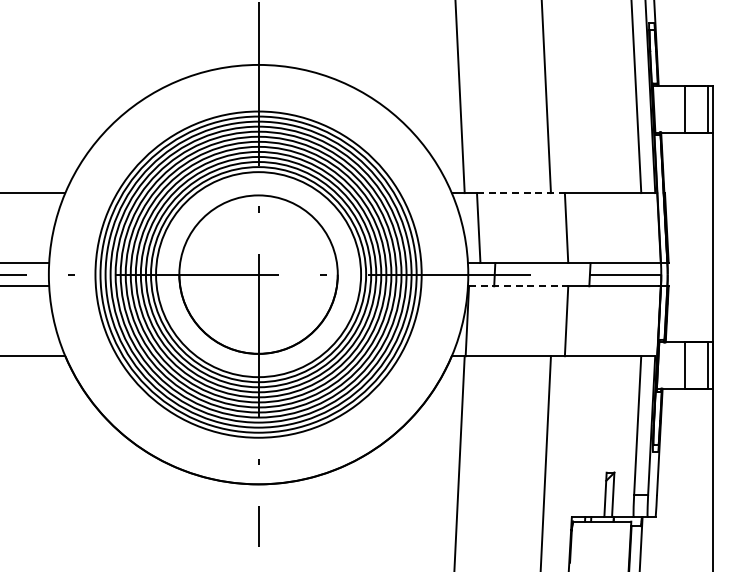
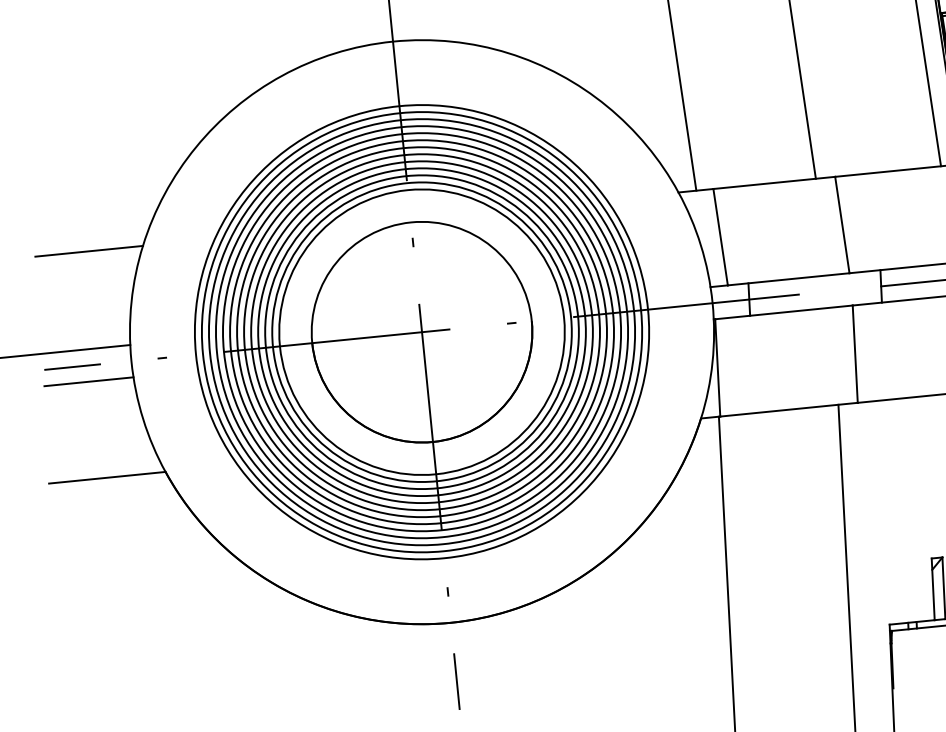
line: (520, 193) -> (773, 183), dashed -> solid
line: (518, 286) -> (783, 312), dashed -> solid

